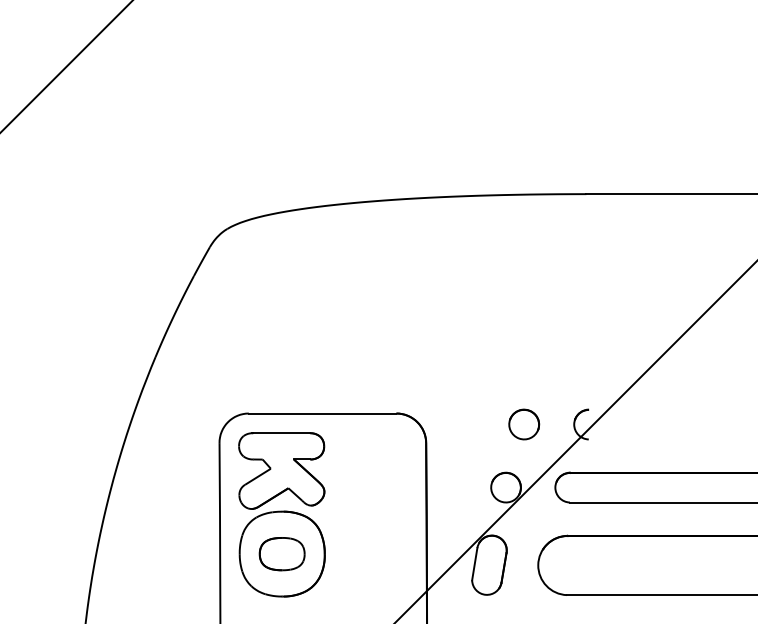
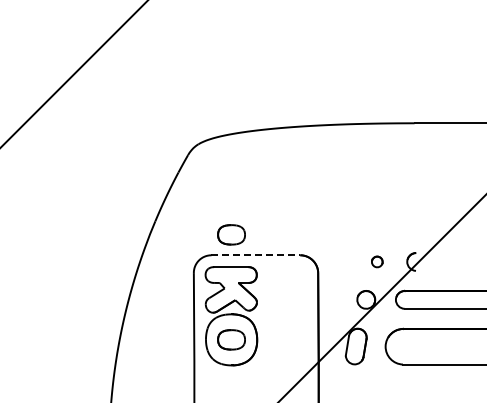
part: (282, 378) -> (231, 234), added
line: (323, 413) -> (256, 255), solid -> dashed
part: (524, 423) -> (377, 261), size x0.6

